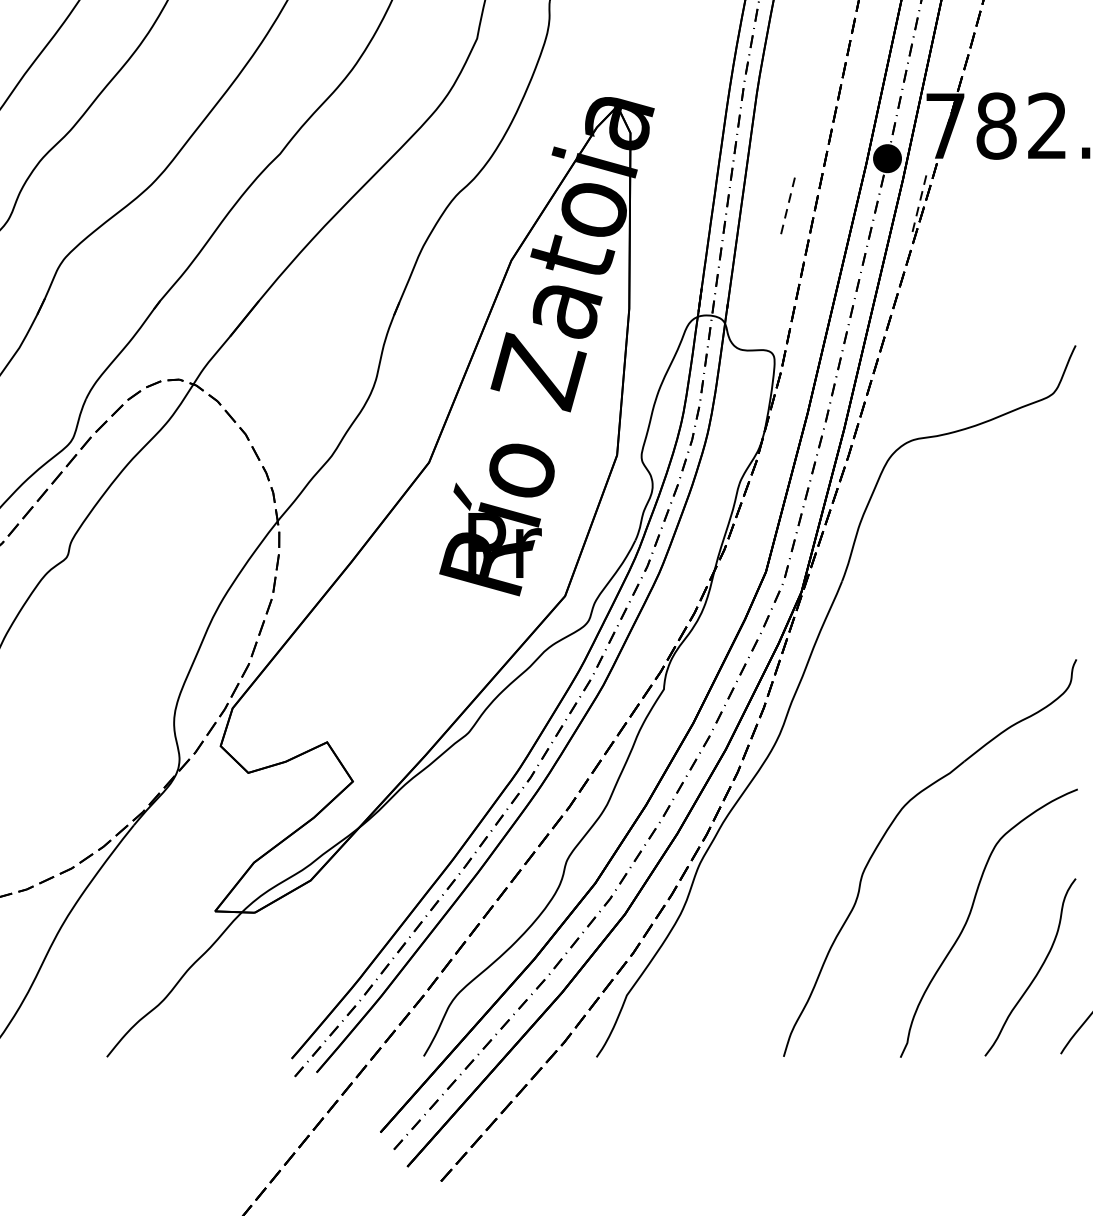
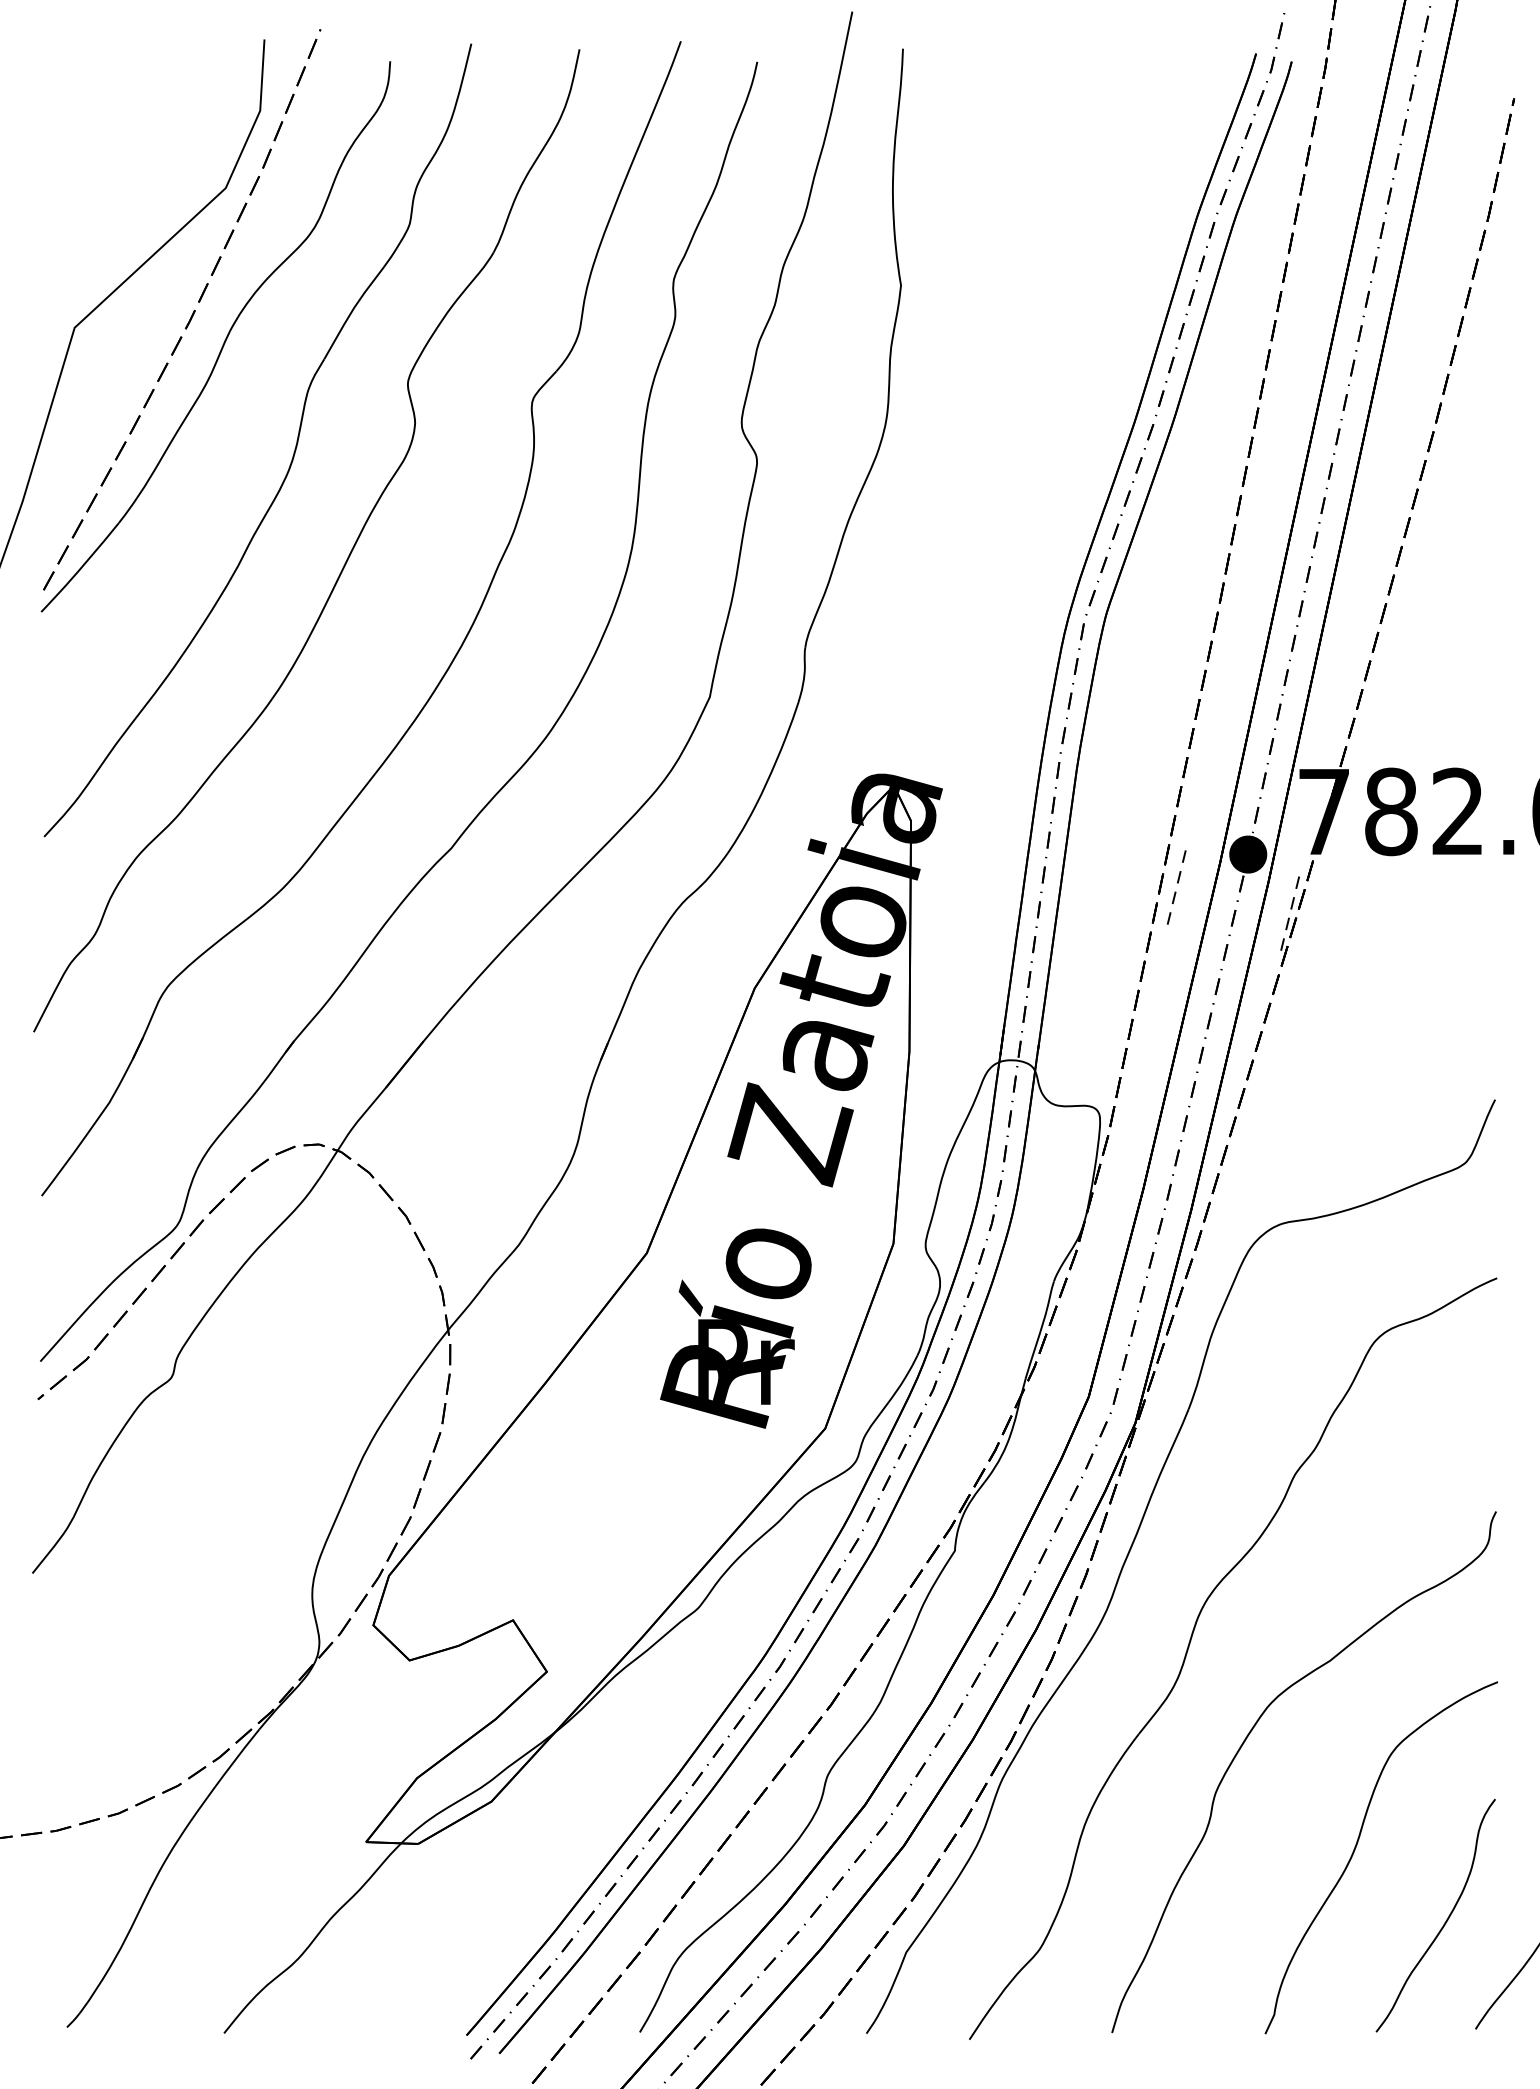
line: (788, 202) -> (1177, 883), moved
part: (843, 760) -> (1190, 1644), added

